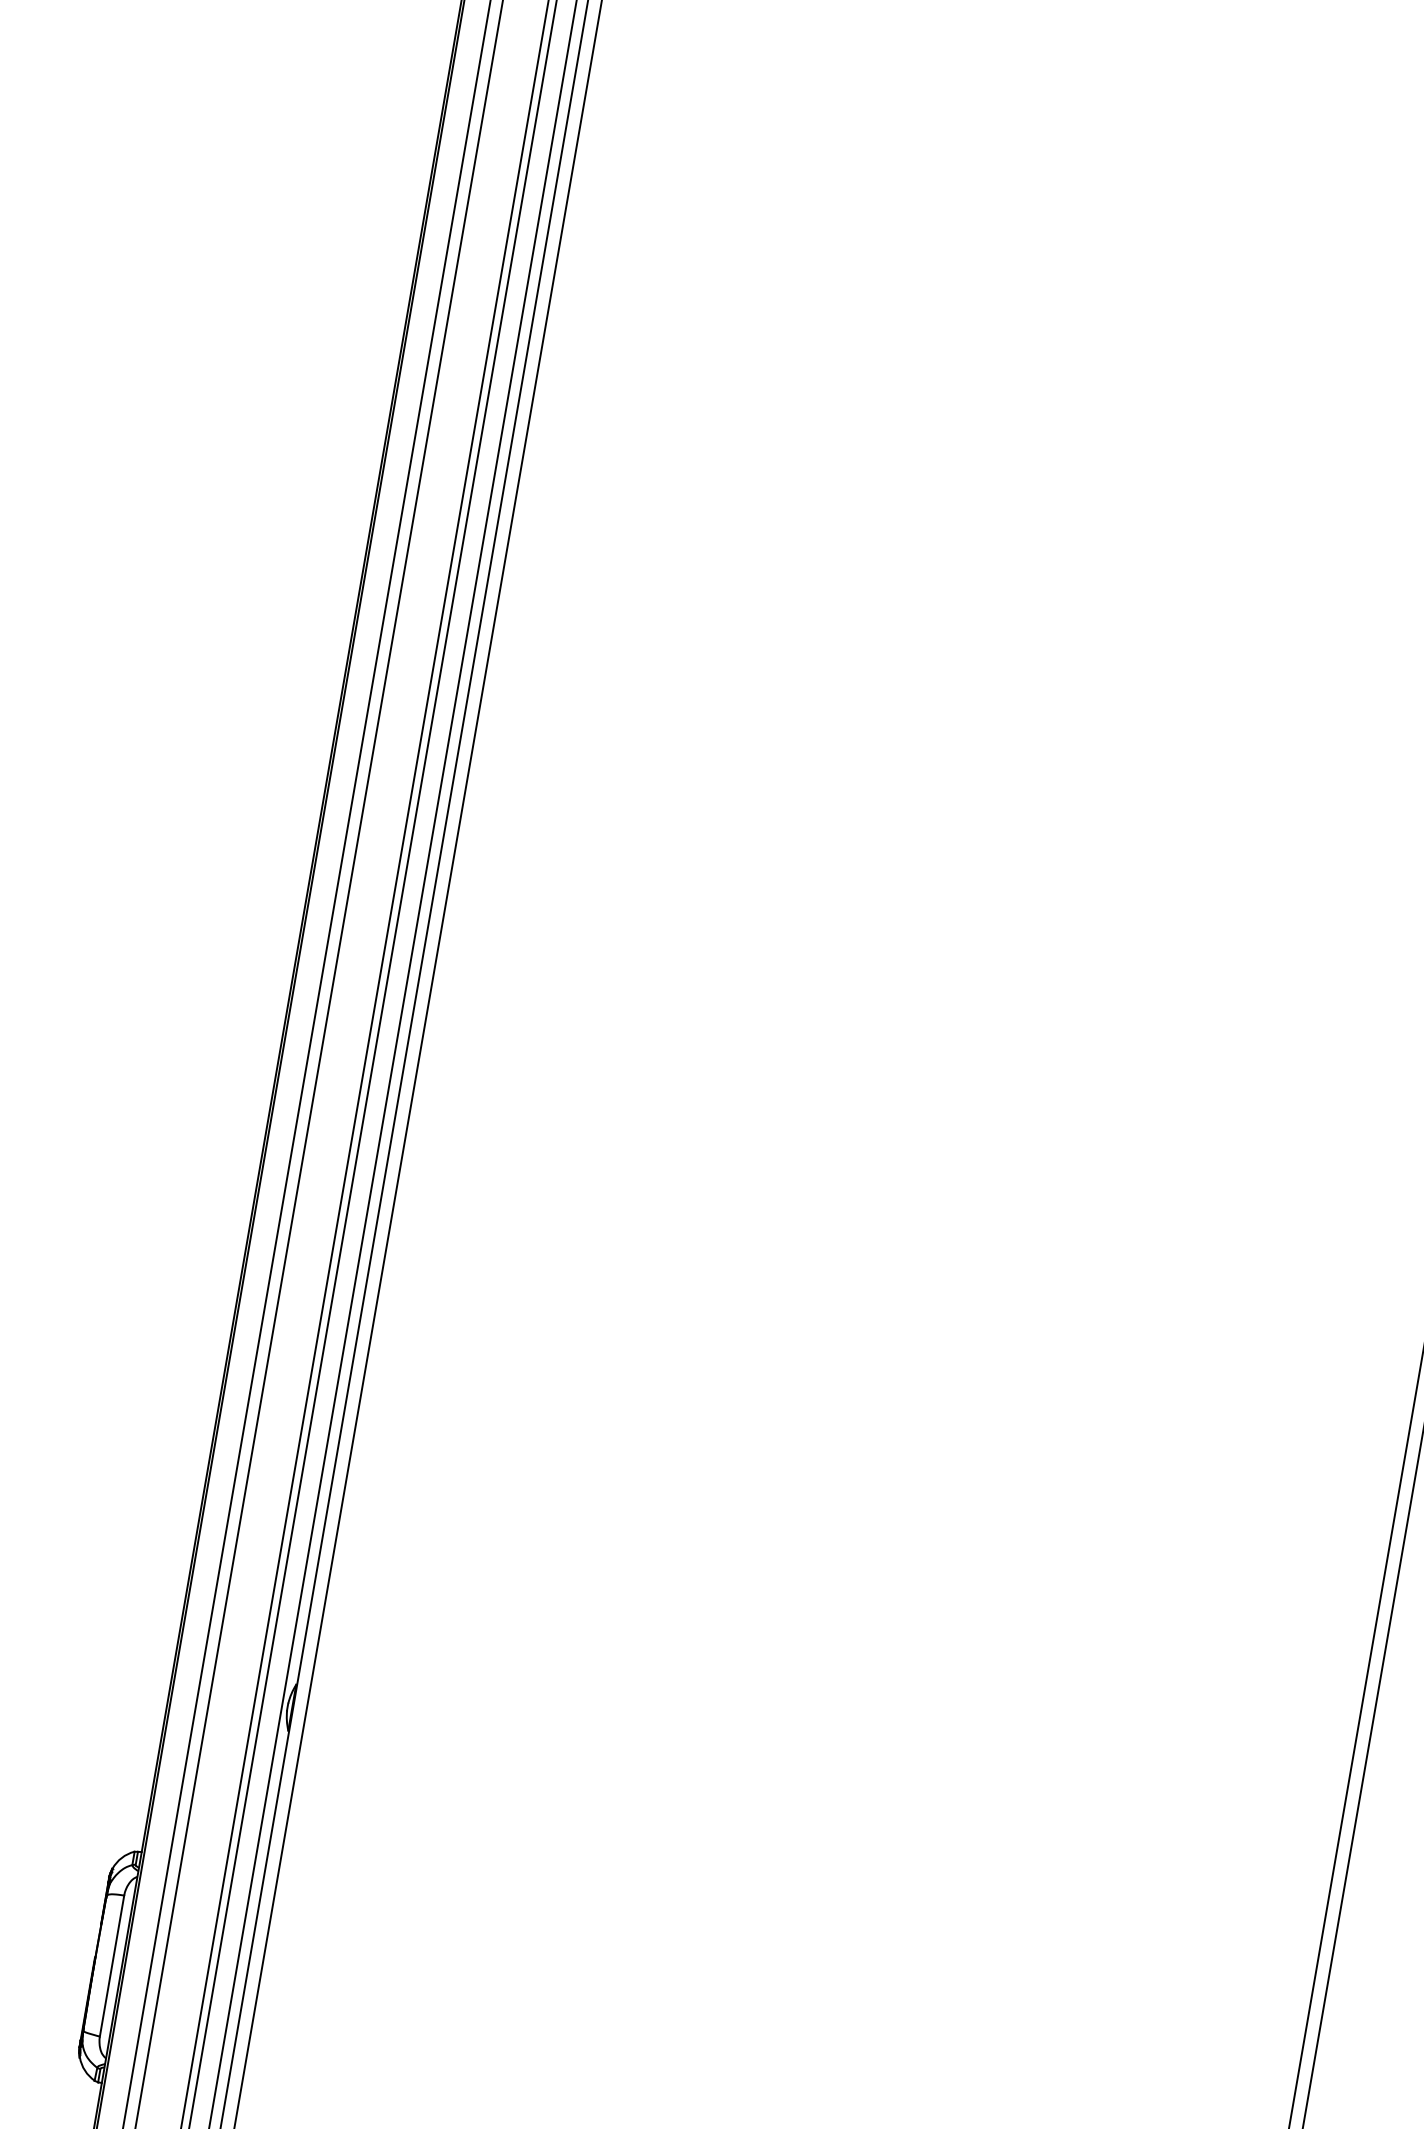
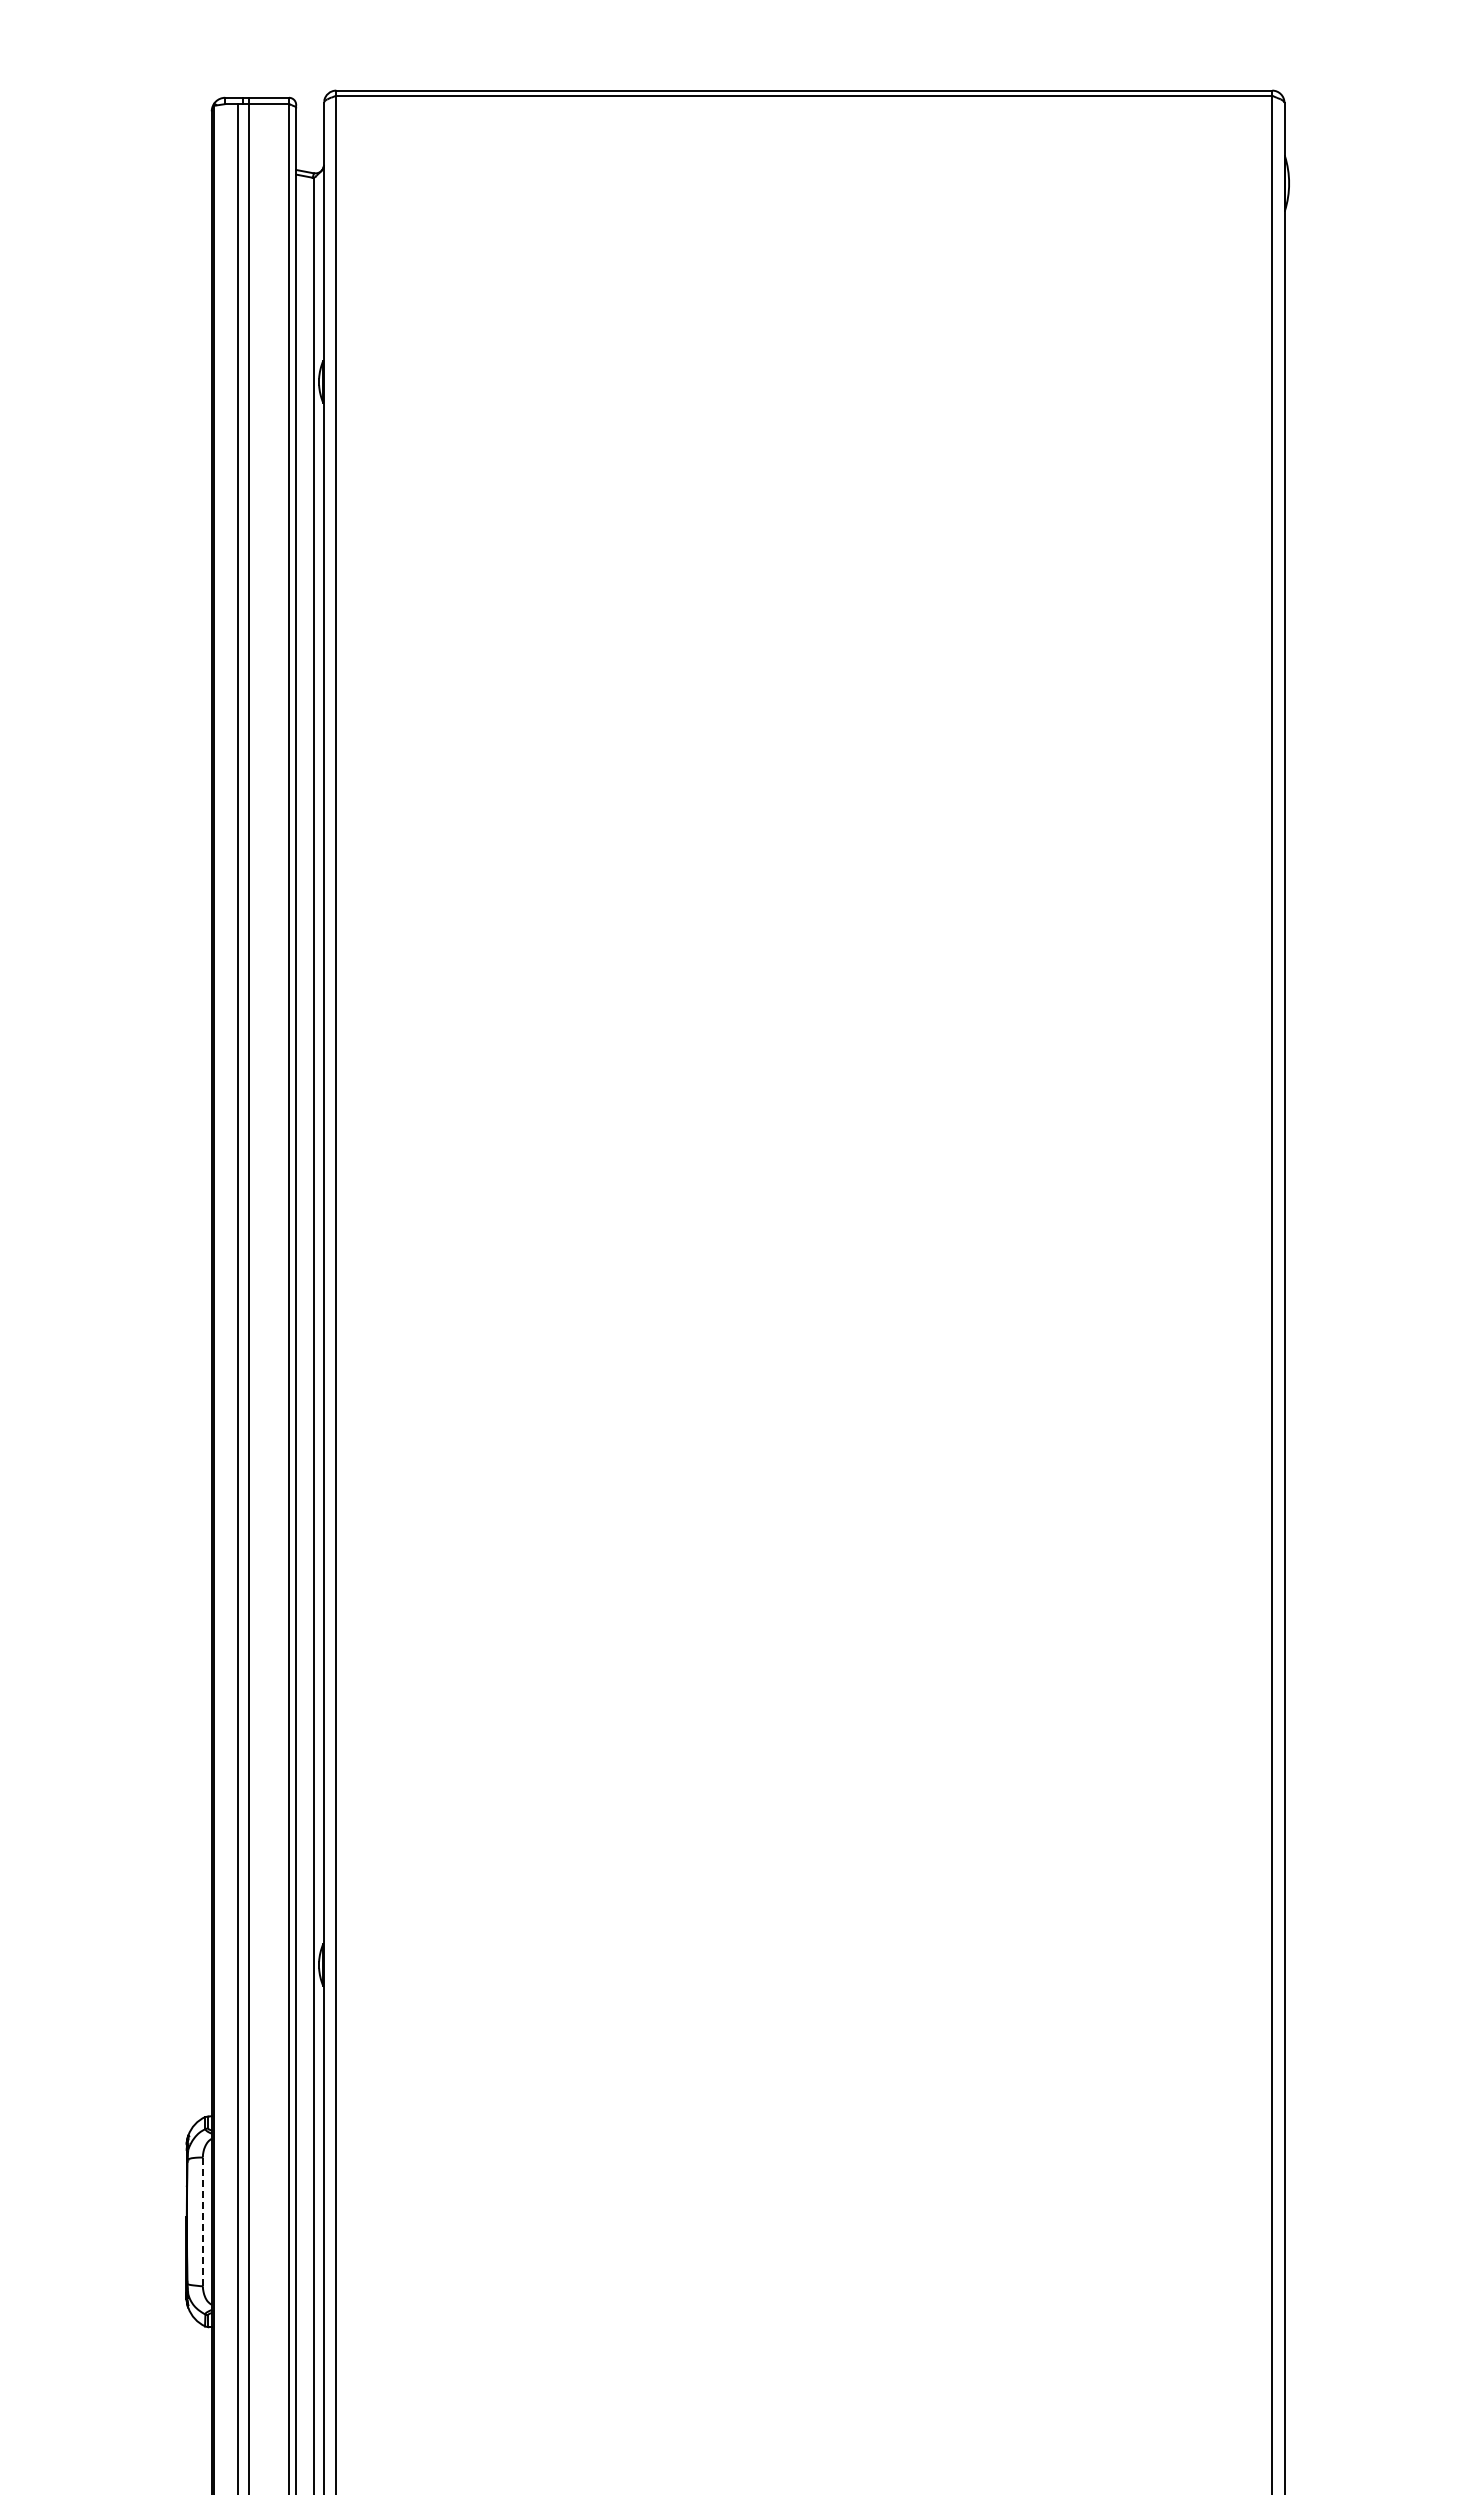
line: (111, 1965) -> (202, 2221), solid -> dashed

